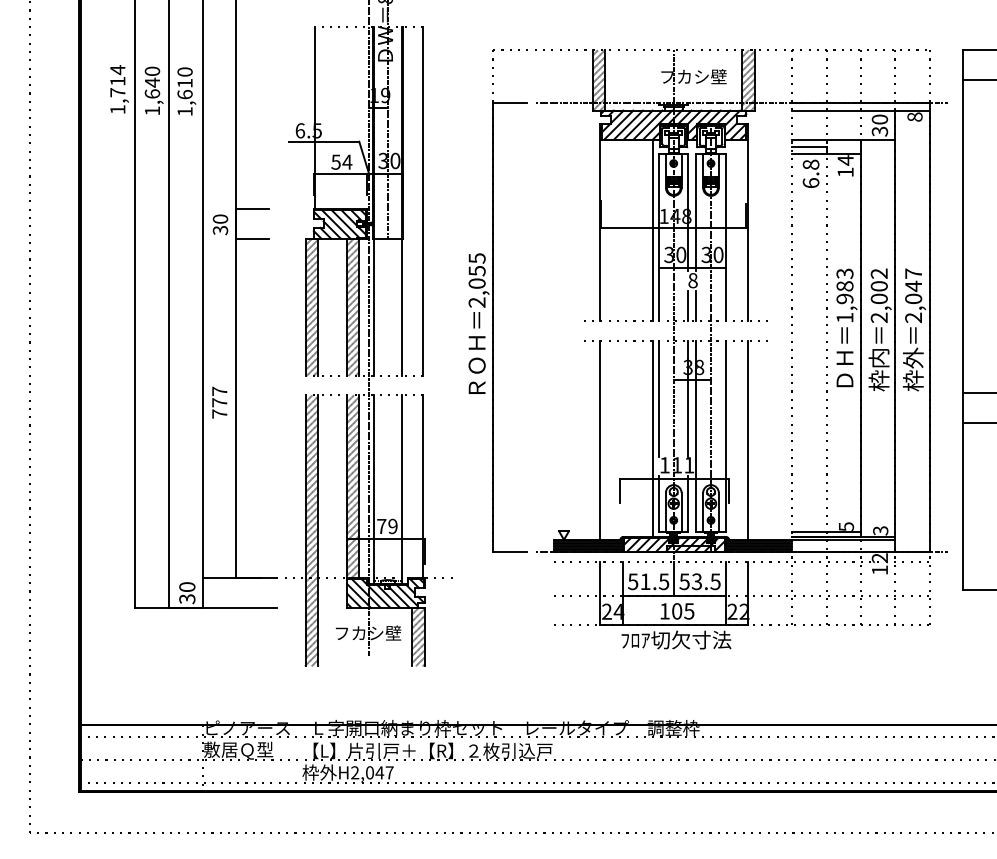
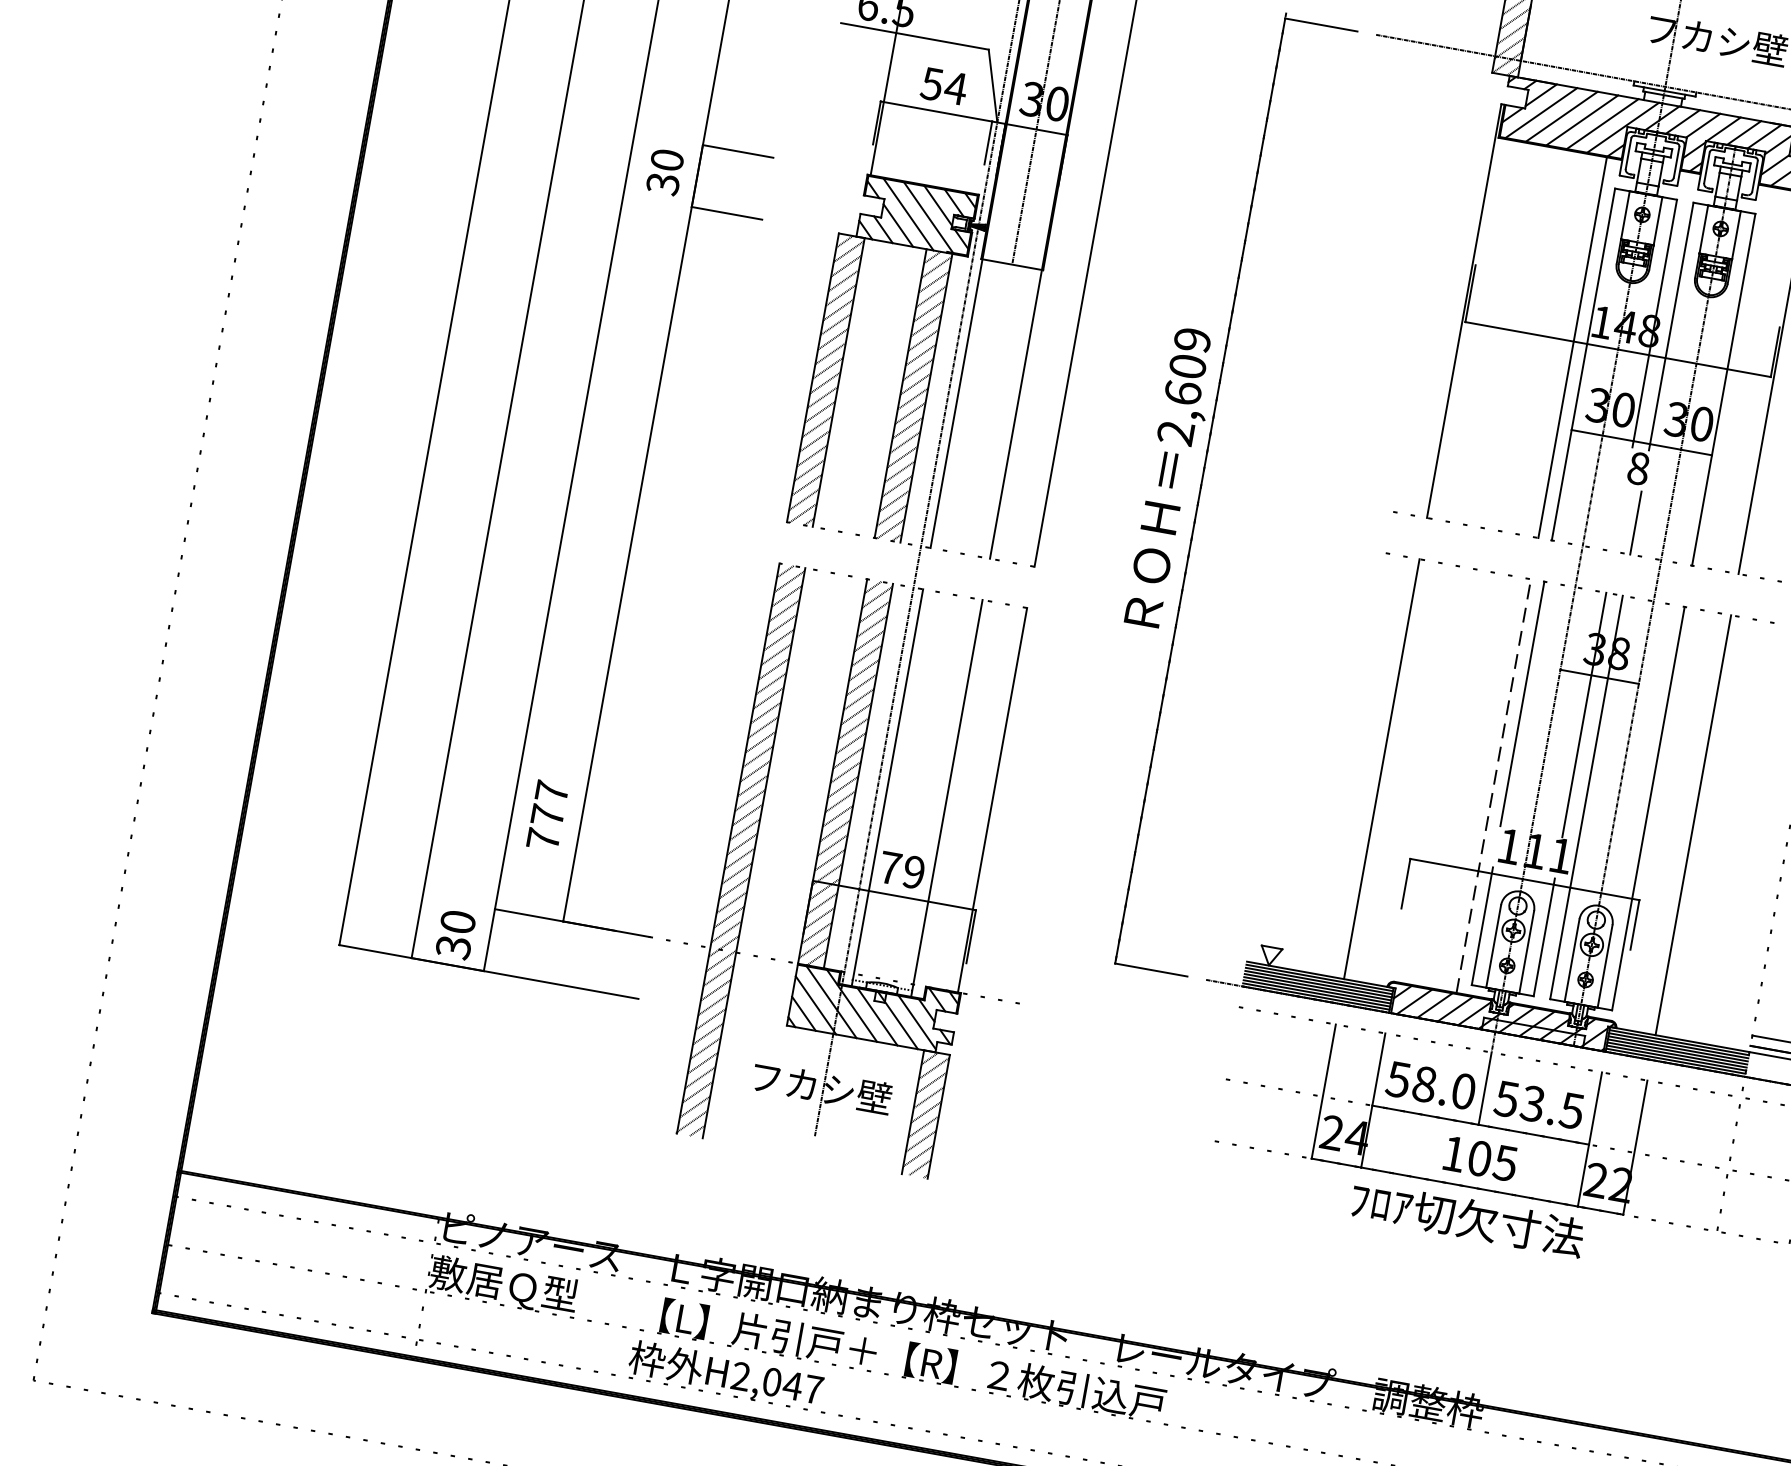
text: (476, 270) -> (1186, 365), 2,055 -> 2,609
line: (688, 305) -> (1619, 519), removed
text: (219, 402) -> (547, 815), moved
line: (652, 438) -> (1493, 785), solid -> dashed
text: (654, 581) -> (1443, 1087), 51.5 -> 58.0

